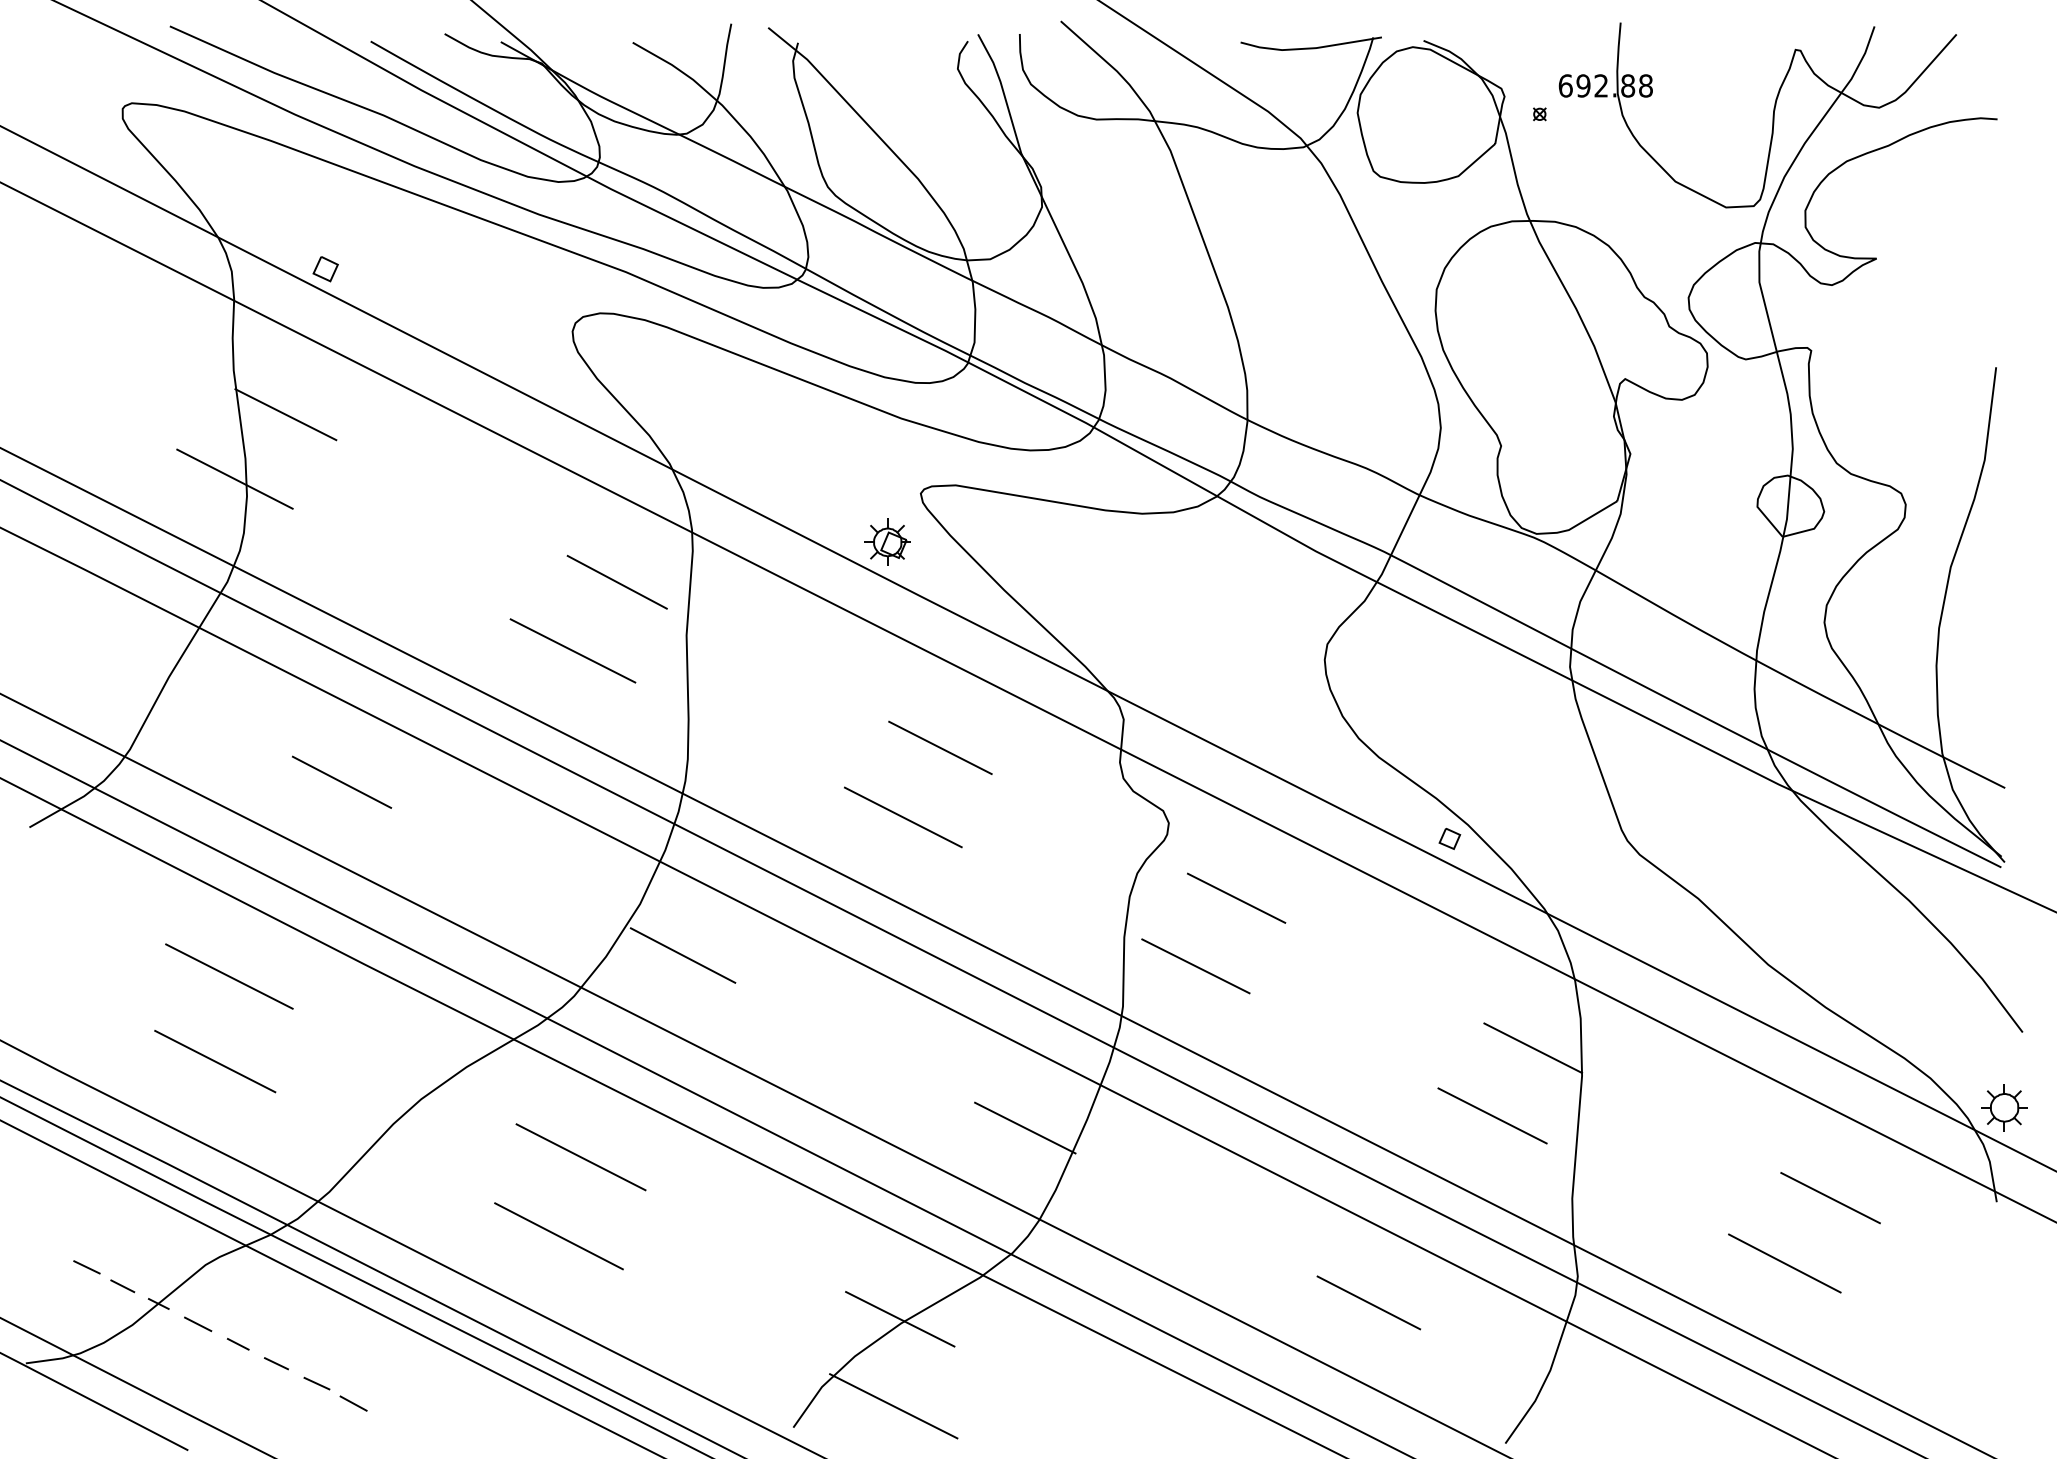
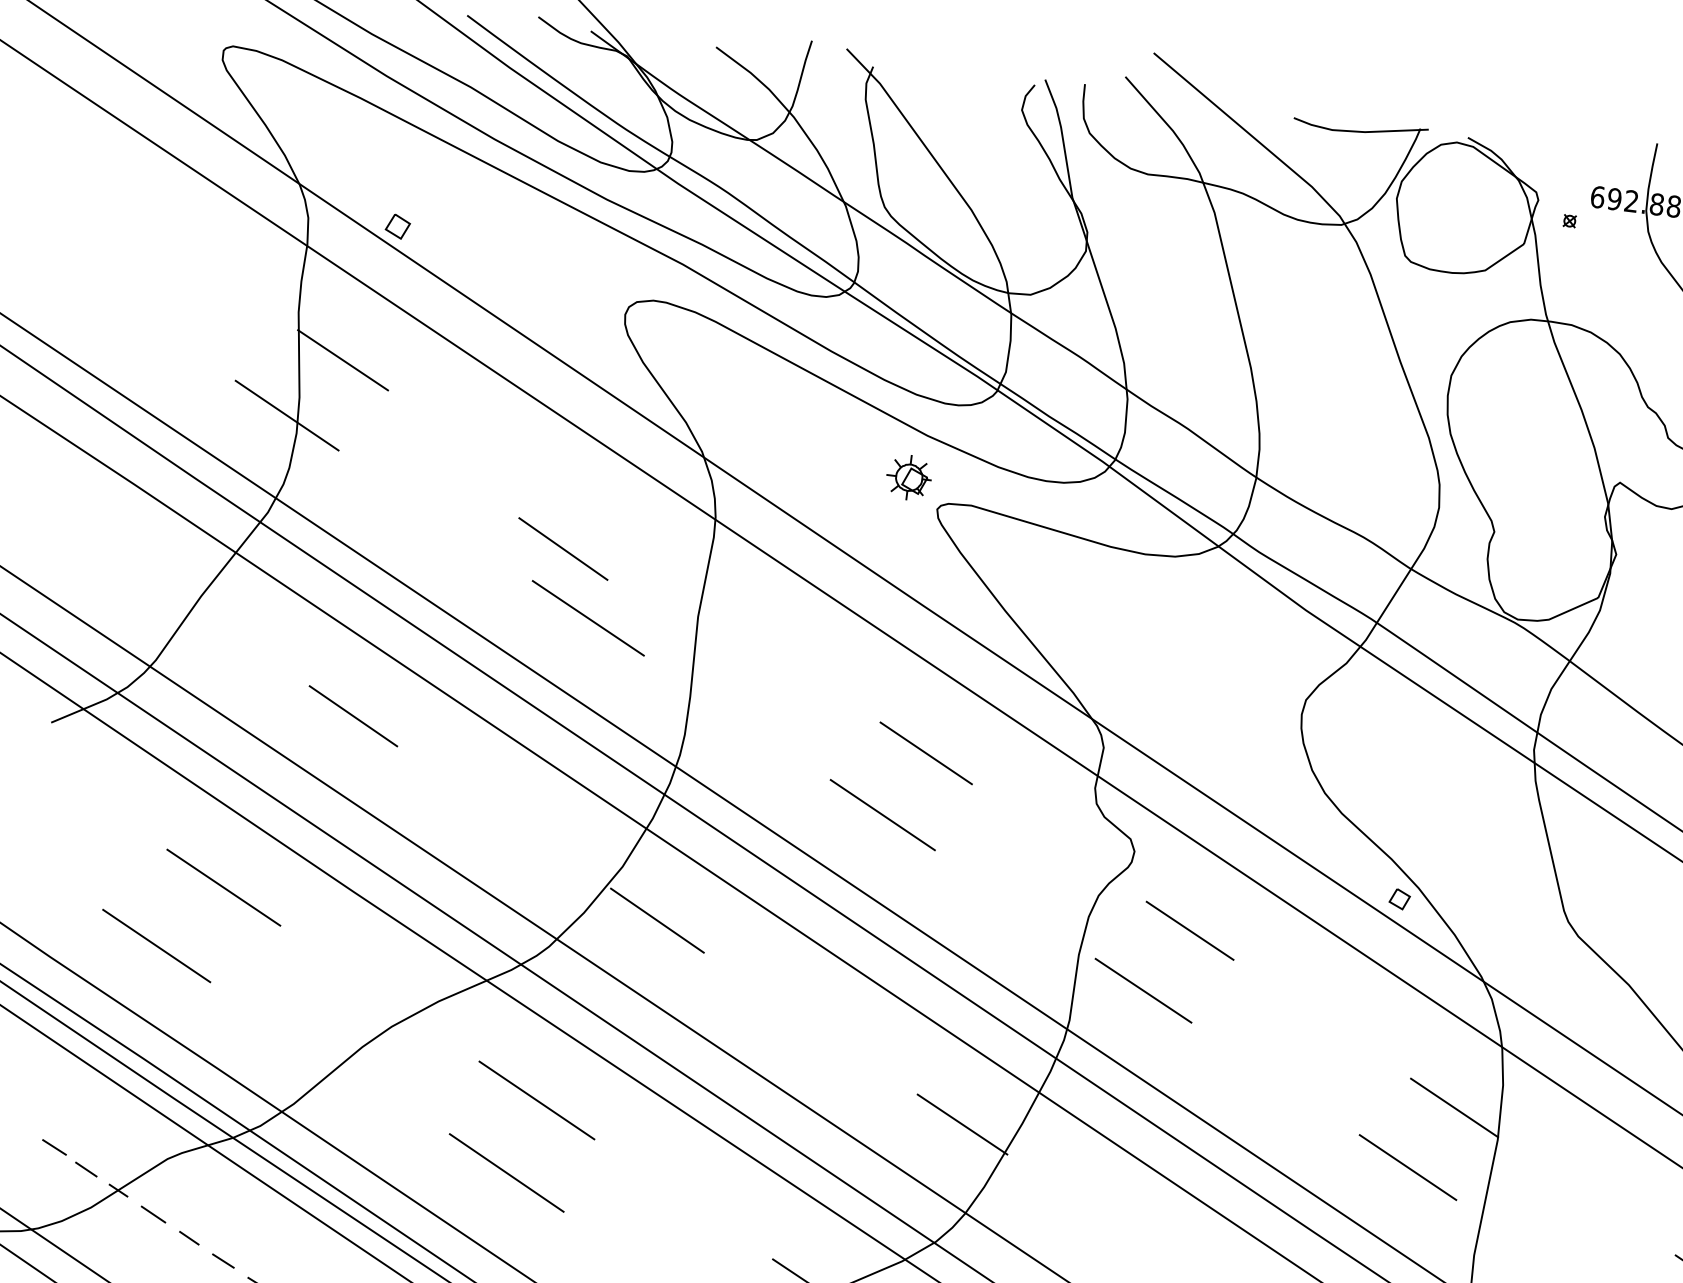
part: (887, 541) -> (909, 476), moved
line: (616, 581) -> (562, 548), moved
line: (215, 1061) -> (156, 945), moved

